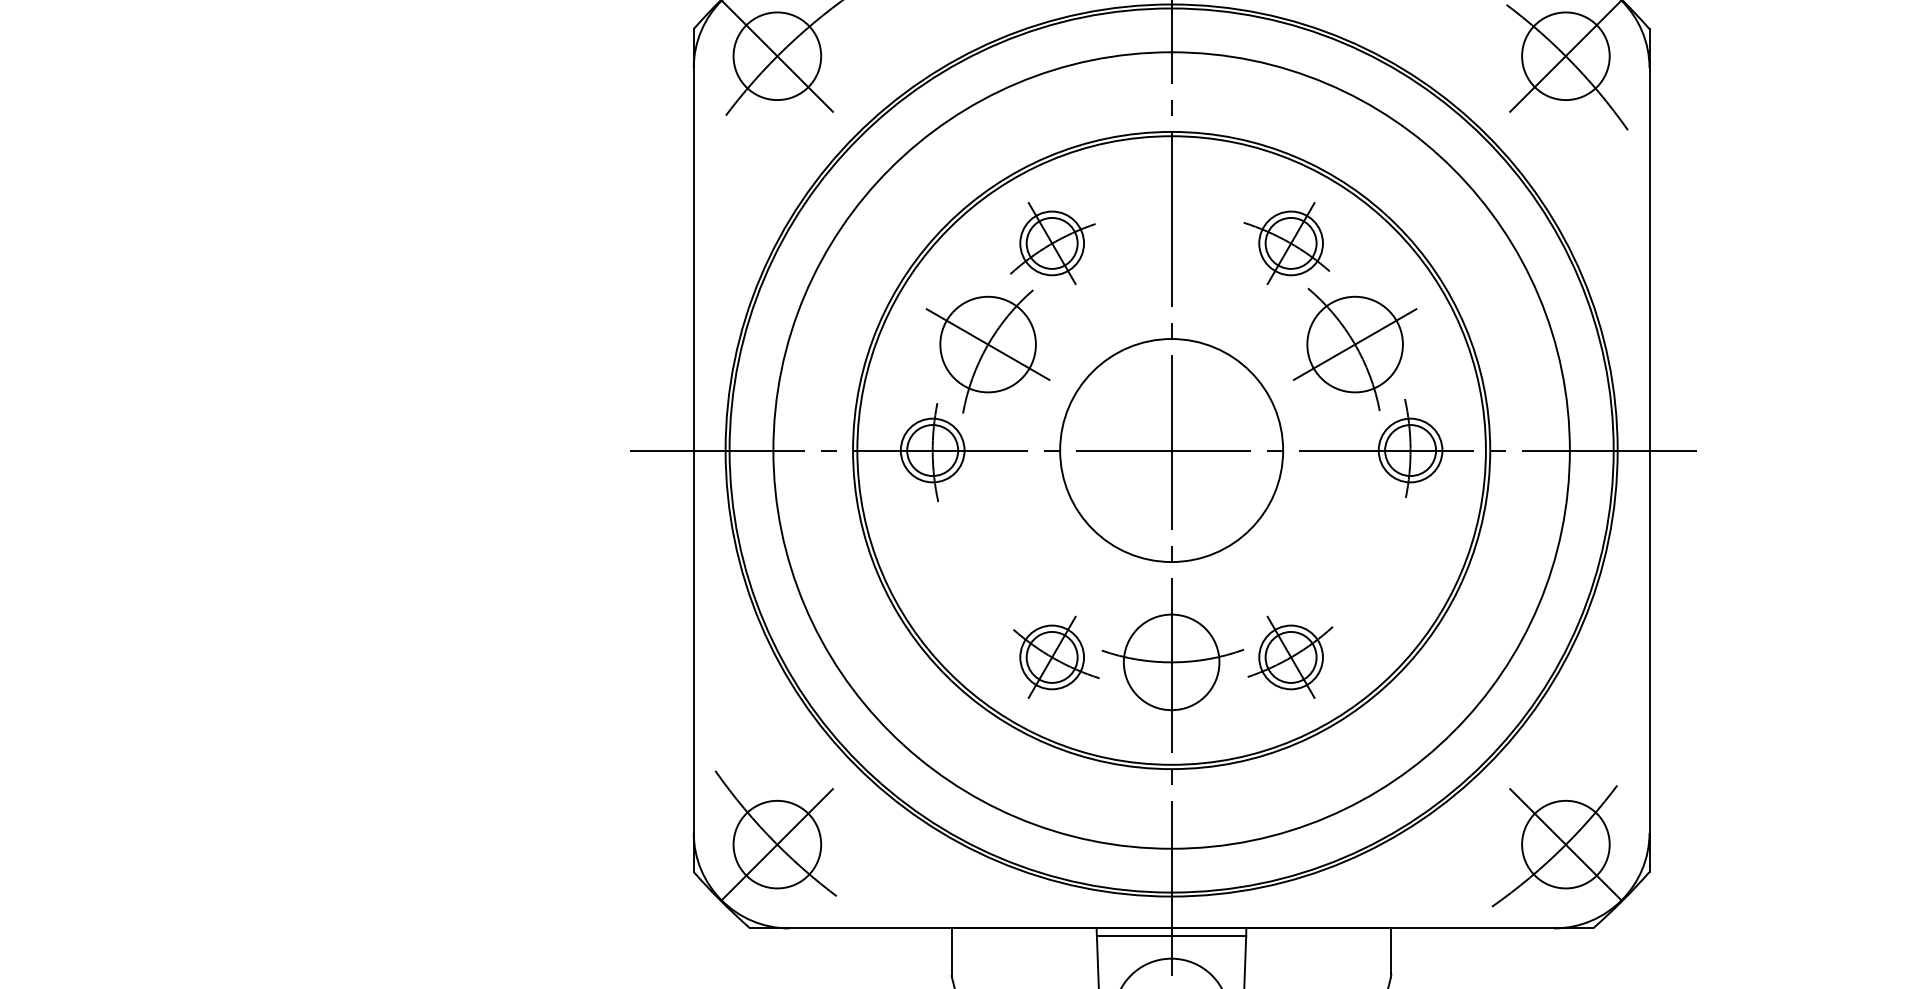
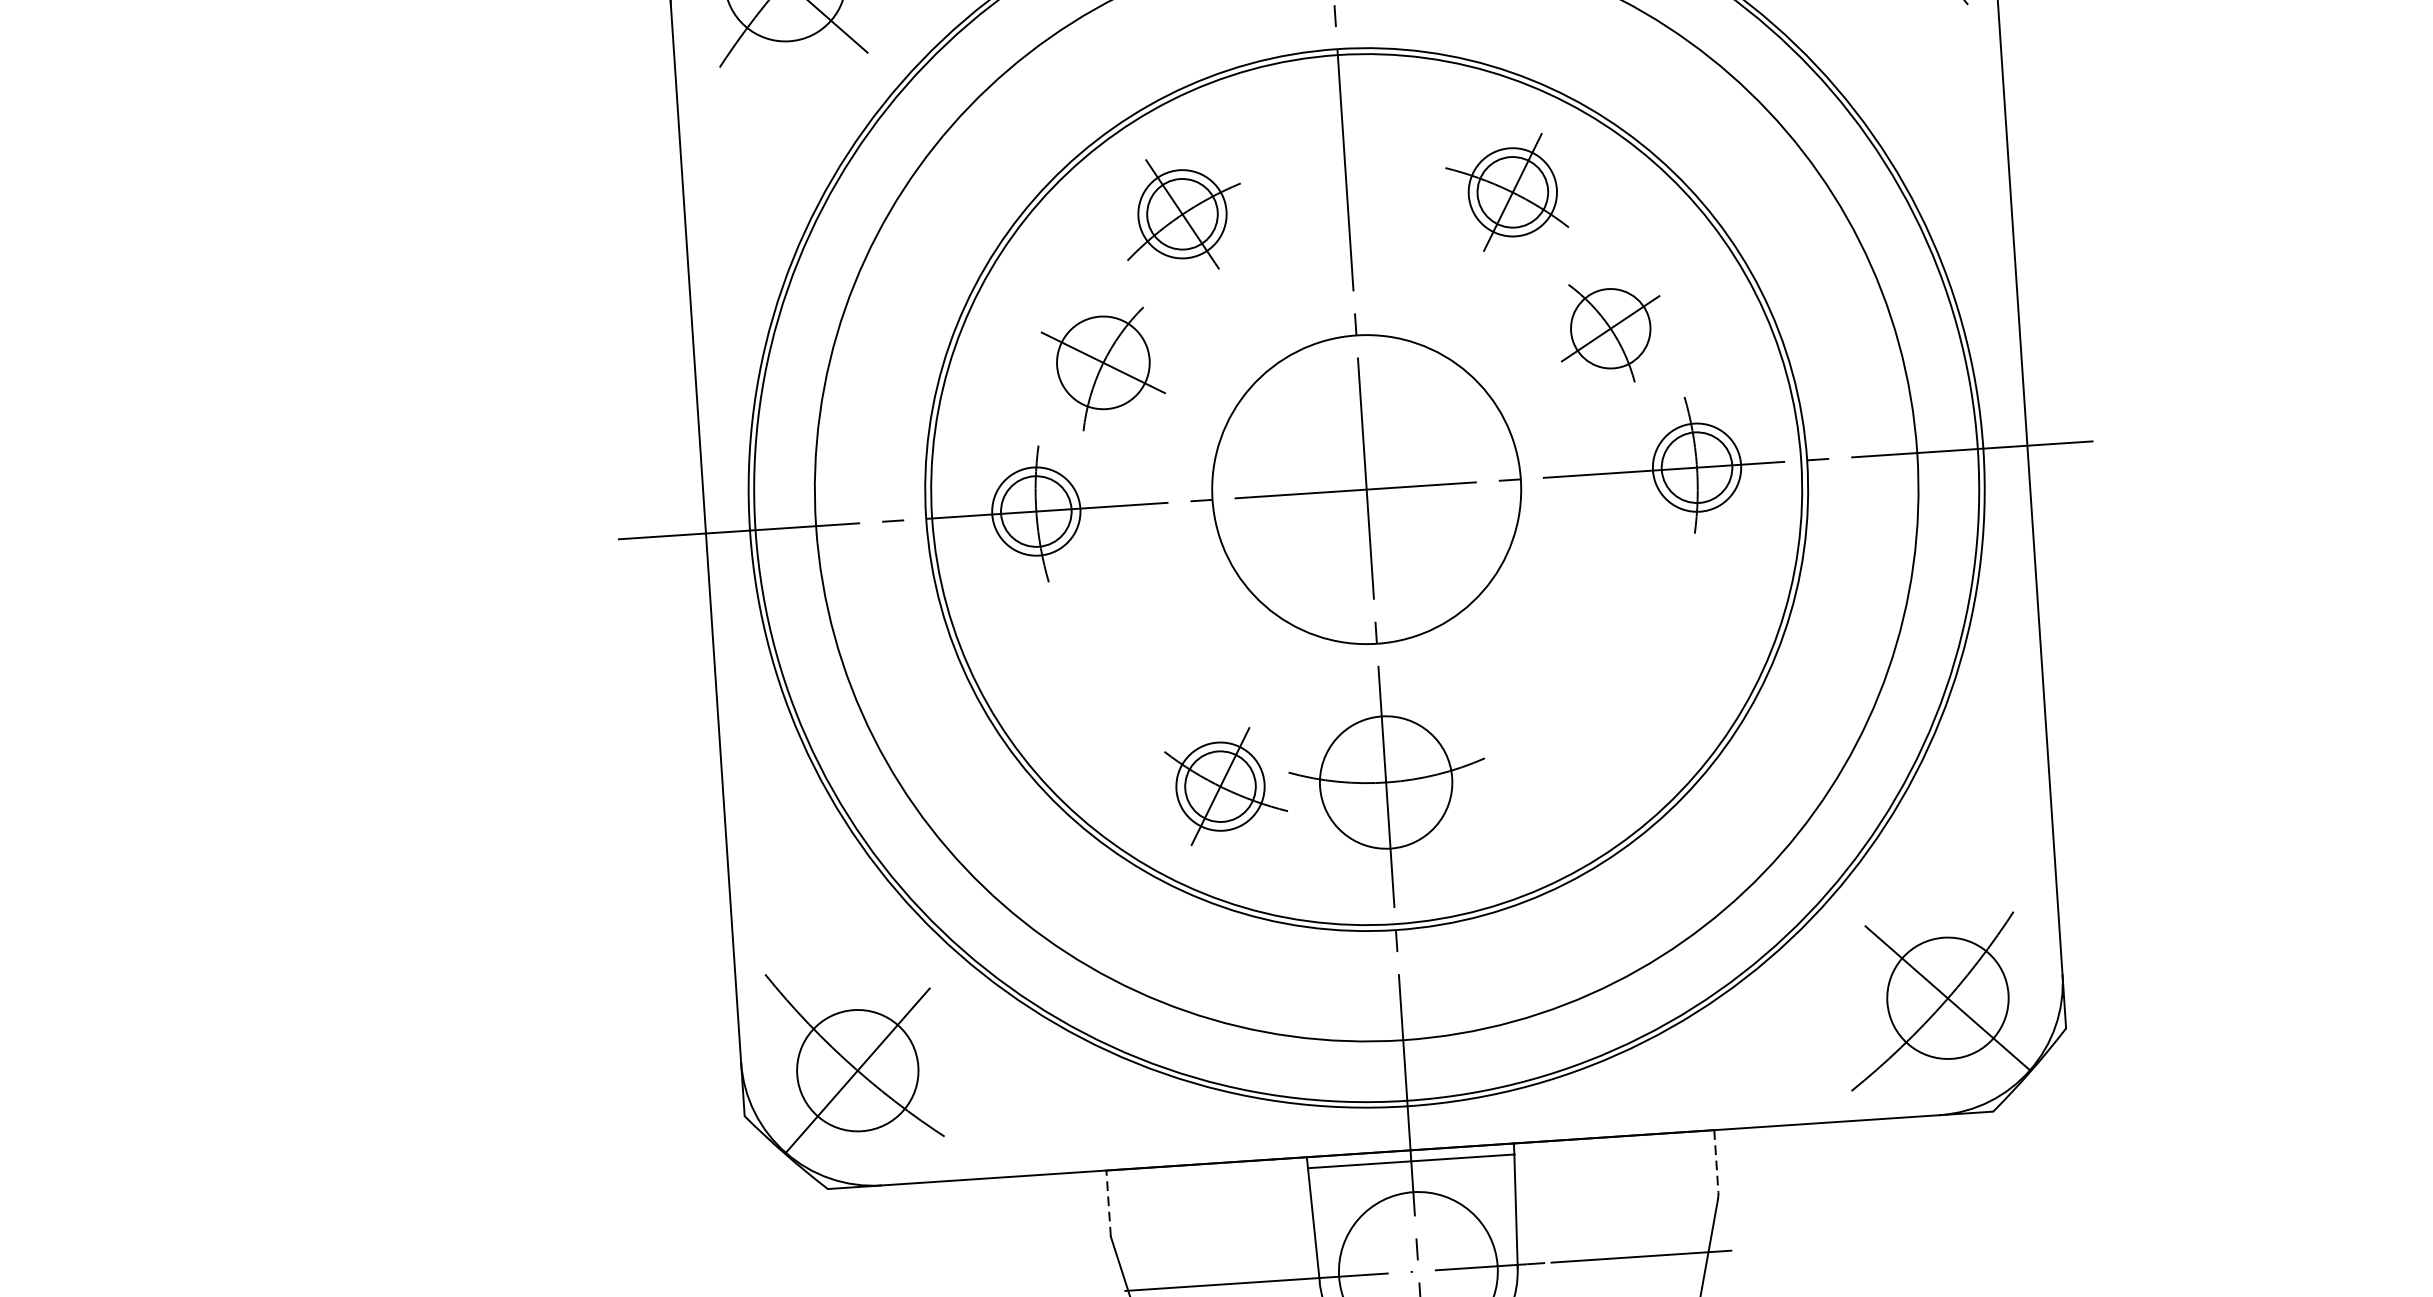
part: (1354, 348) -> (1610, 331), size x0.6
part: (987, 351) -> (1103, 369), size x0.7
part: (1290, 656) -> (1549, 763), removed
line: (1391, 951) -> (1716, 1162), solid -> dashed
line: (951, 952) -> (1108, 1203), solid -> dashed

